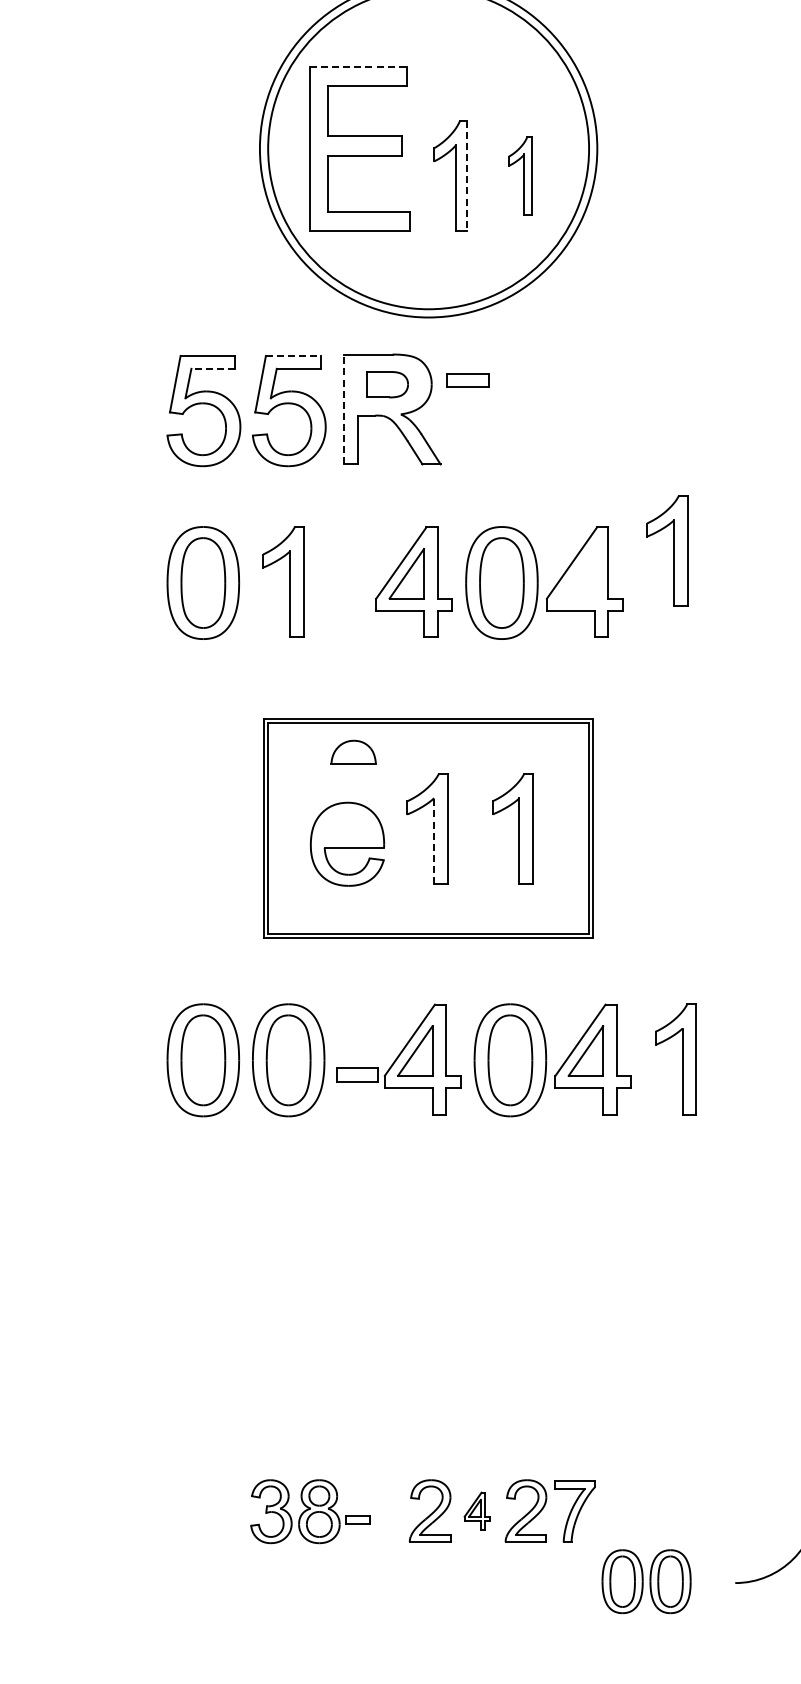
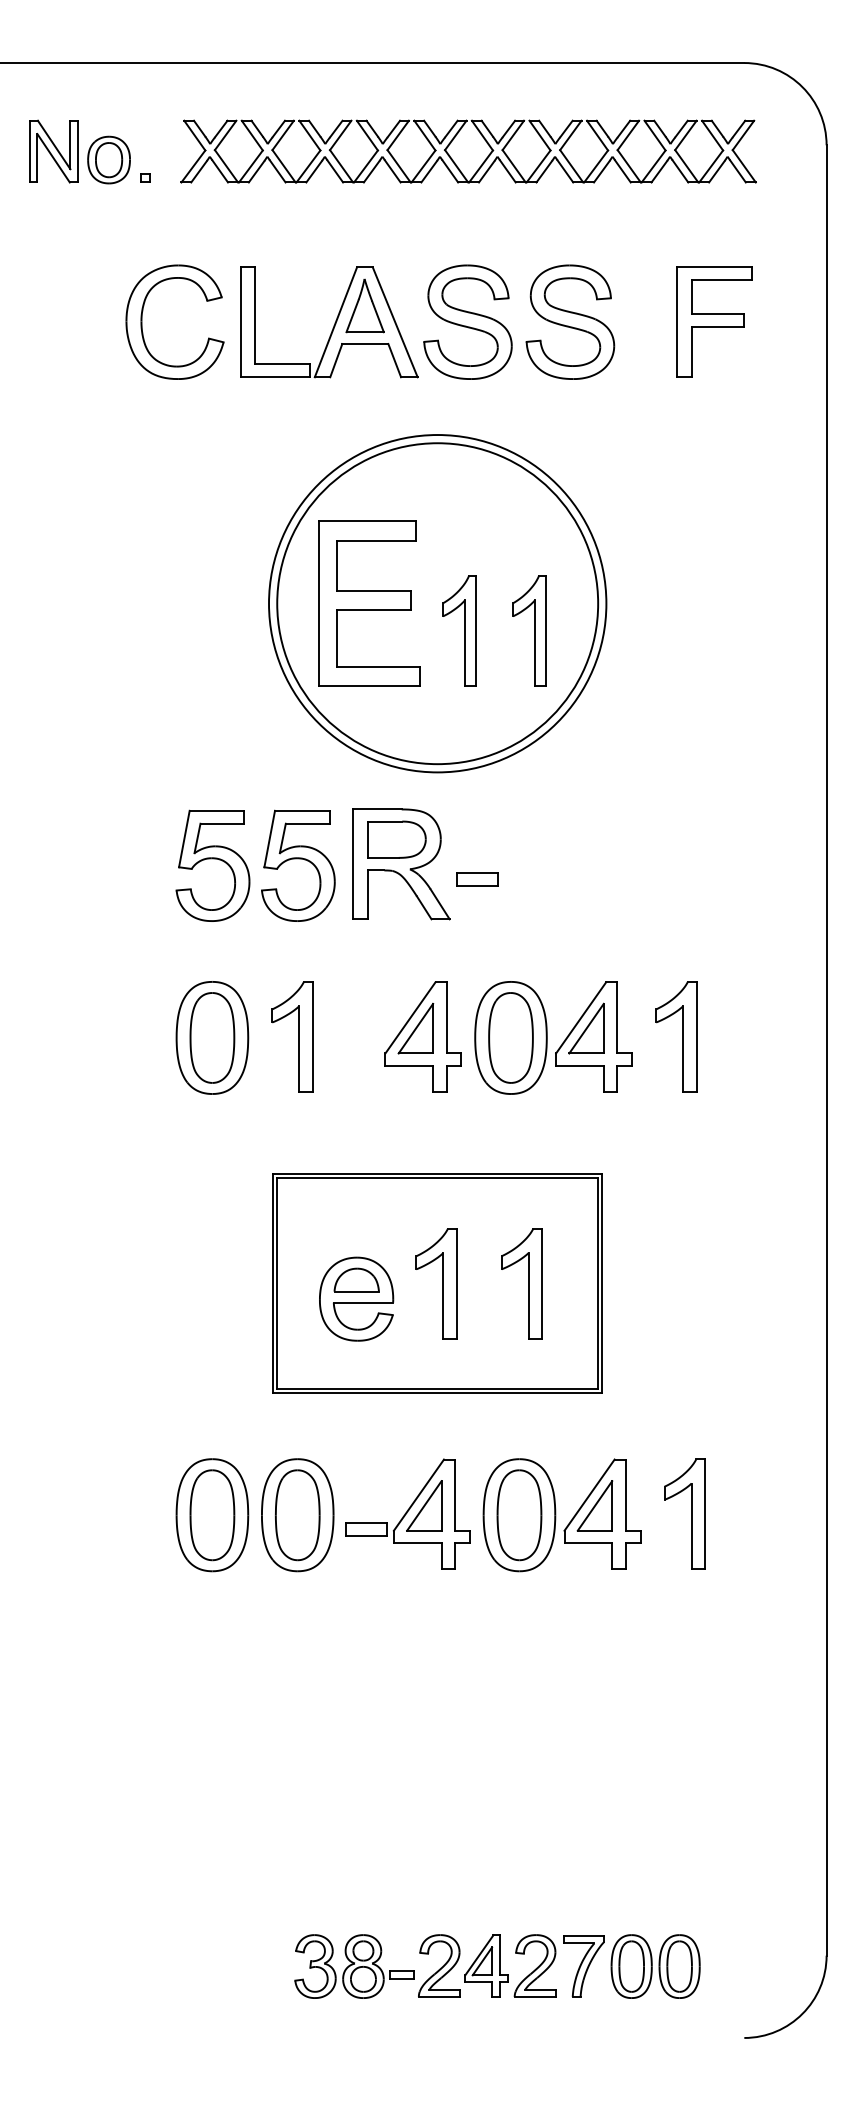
line: (358, 66) -> (367, 521), dashed -> solid
part: (520, 175) -> (529, 630), size x1.43
line: (467, 176) -> (476, 631), dashed -> solid
line: (293, 355) -> (302, 810), dashed -> solid
line: (213, 368) -> (222, 823), dashed -> solid
part: (468, 380) -> (477, 879), moved
part: (387, 384) -> (396, 839), size x1.43
line: (343, 409) -> (352, 864), dashed -> solid
part: (667, 550) -> (676, 1036), moved
part: (577, 573) -> (586, 1028), added
part: (353, 751) -> (356, 1279), moved
line: (434, 841) -> (443, 1296), dashed -> solid
part: (477, 1510) -> (486, 1965), size x1.67
part: (310, 1511) -> (354, 1966), moved
part: (646, 1581) -> (655, 1966), moved

